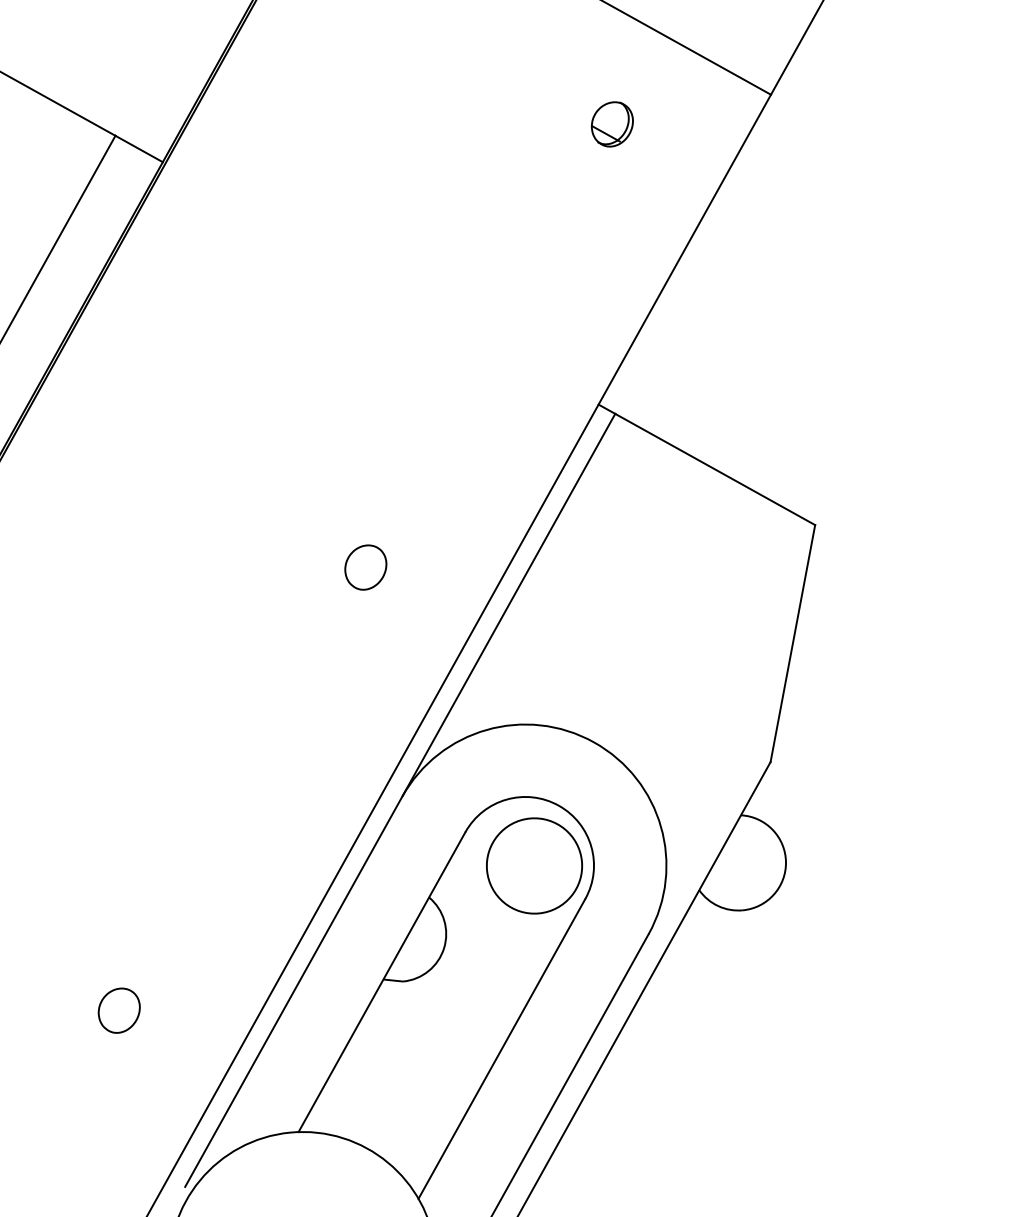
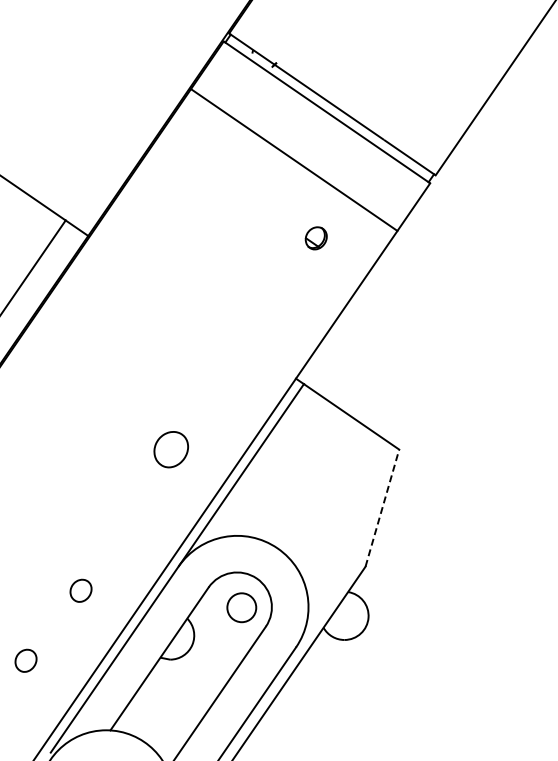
part: (364, 567) -> (170, 449), size x1.6
line: (793, 644) -> (382, 508), solid -> dashed
part: (213, 862) -> (80, 590), added
circle: (533, 865) -> (241, 607), size x0.6

